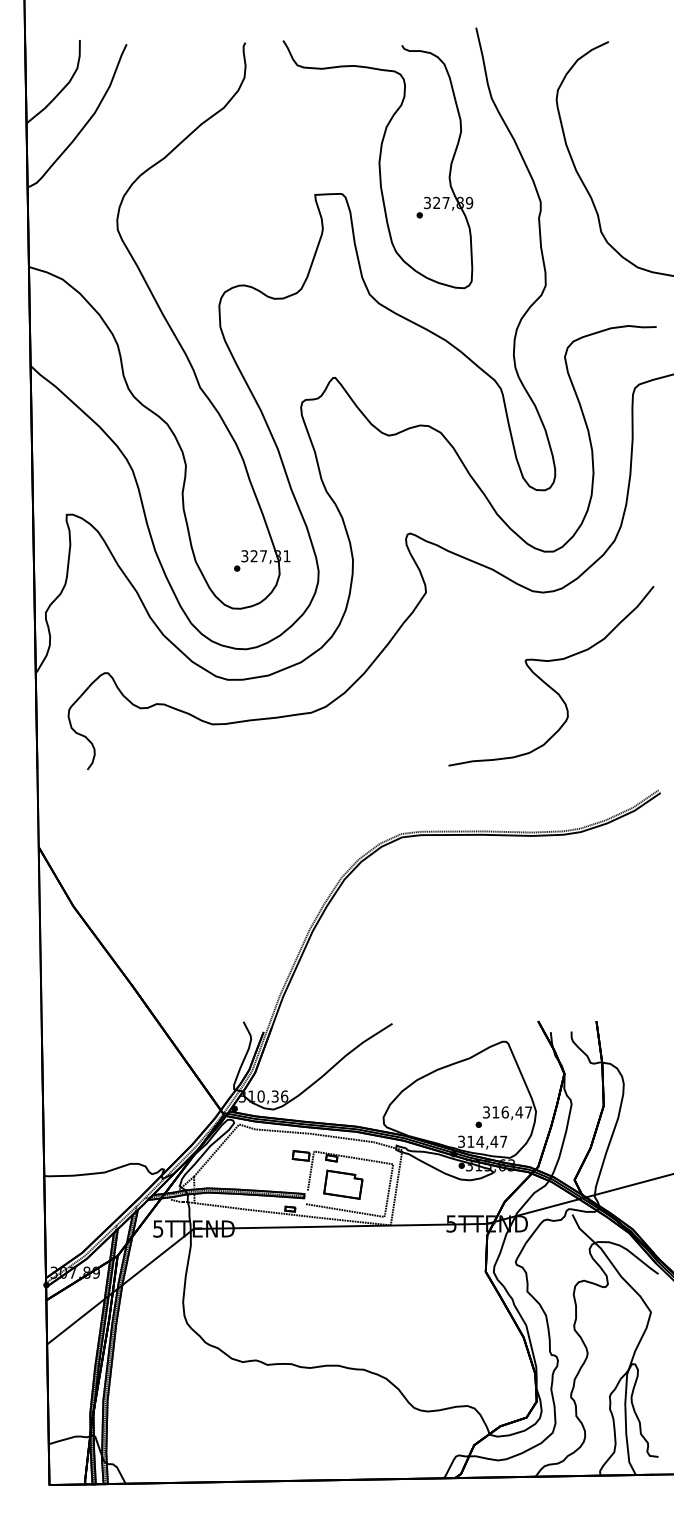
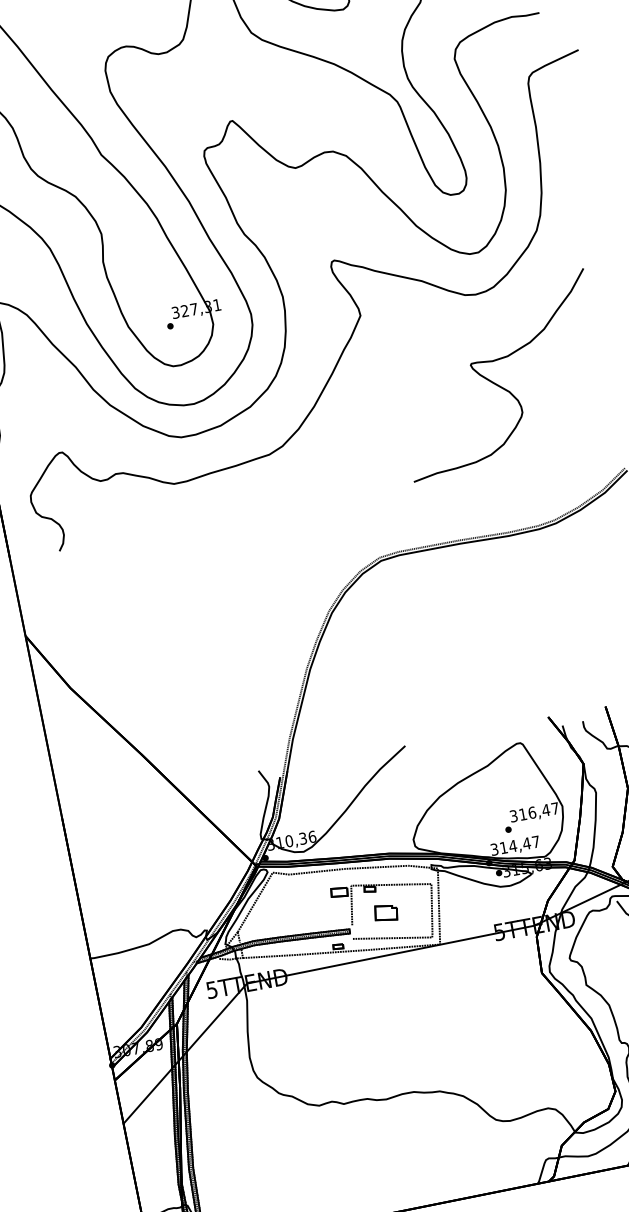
part: (343, 1184) -> (386, 912), size x0.6

